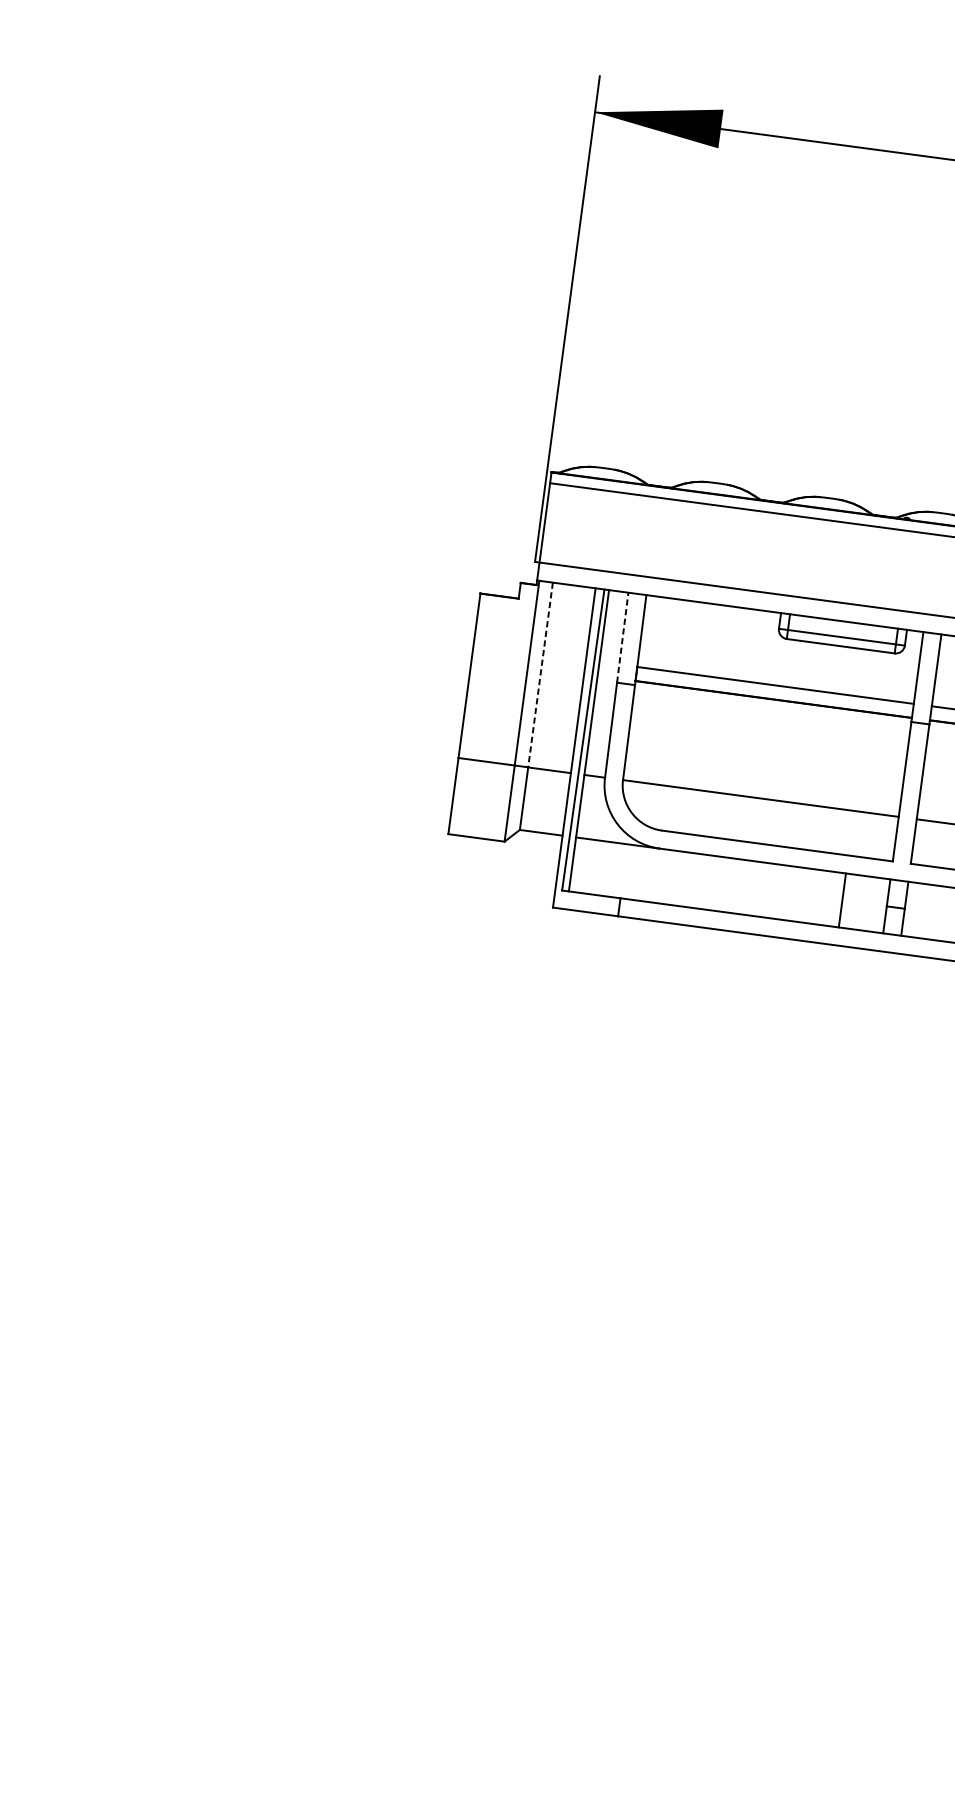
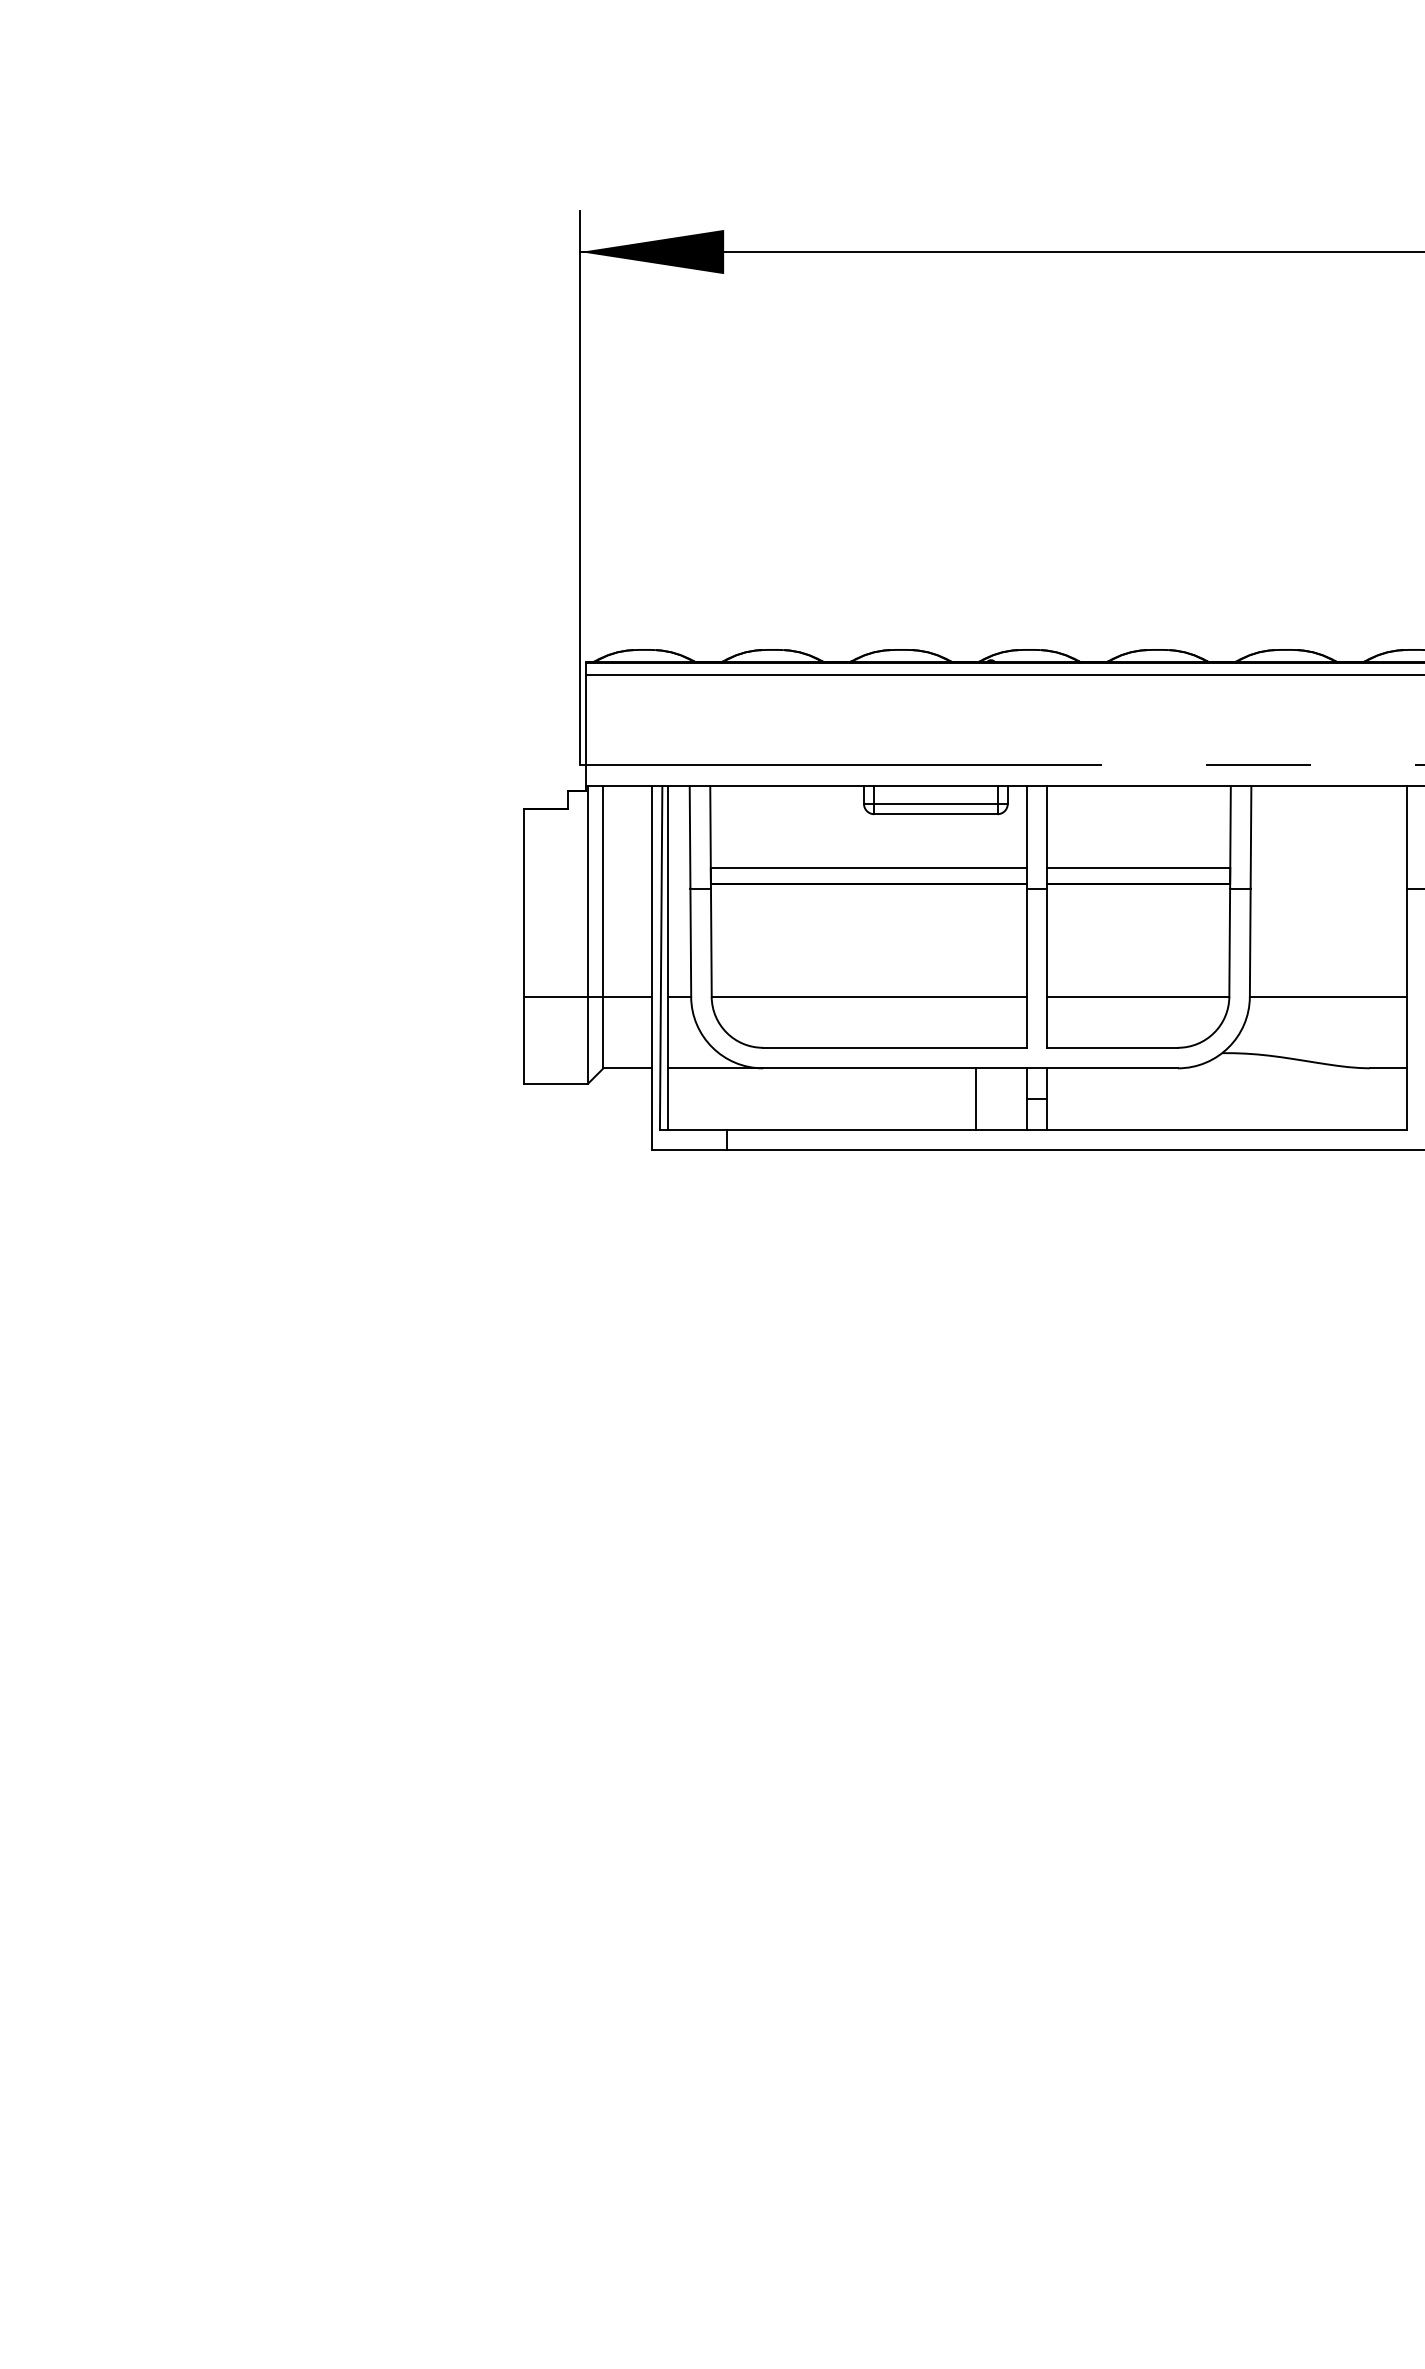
line: (623, 637) -> (690, 836), dashed -> solid
line: (540, 675) -> (603, 891), dashed -> solid

